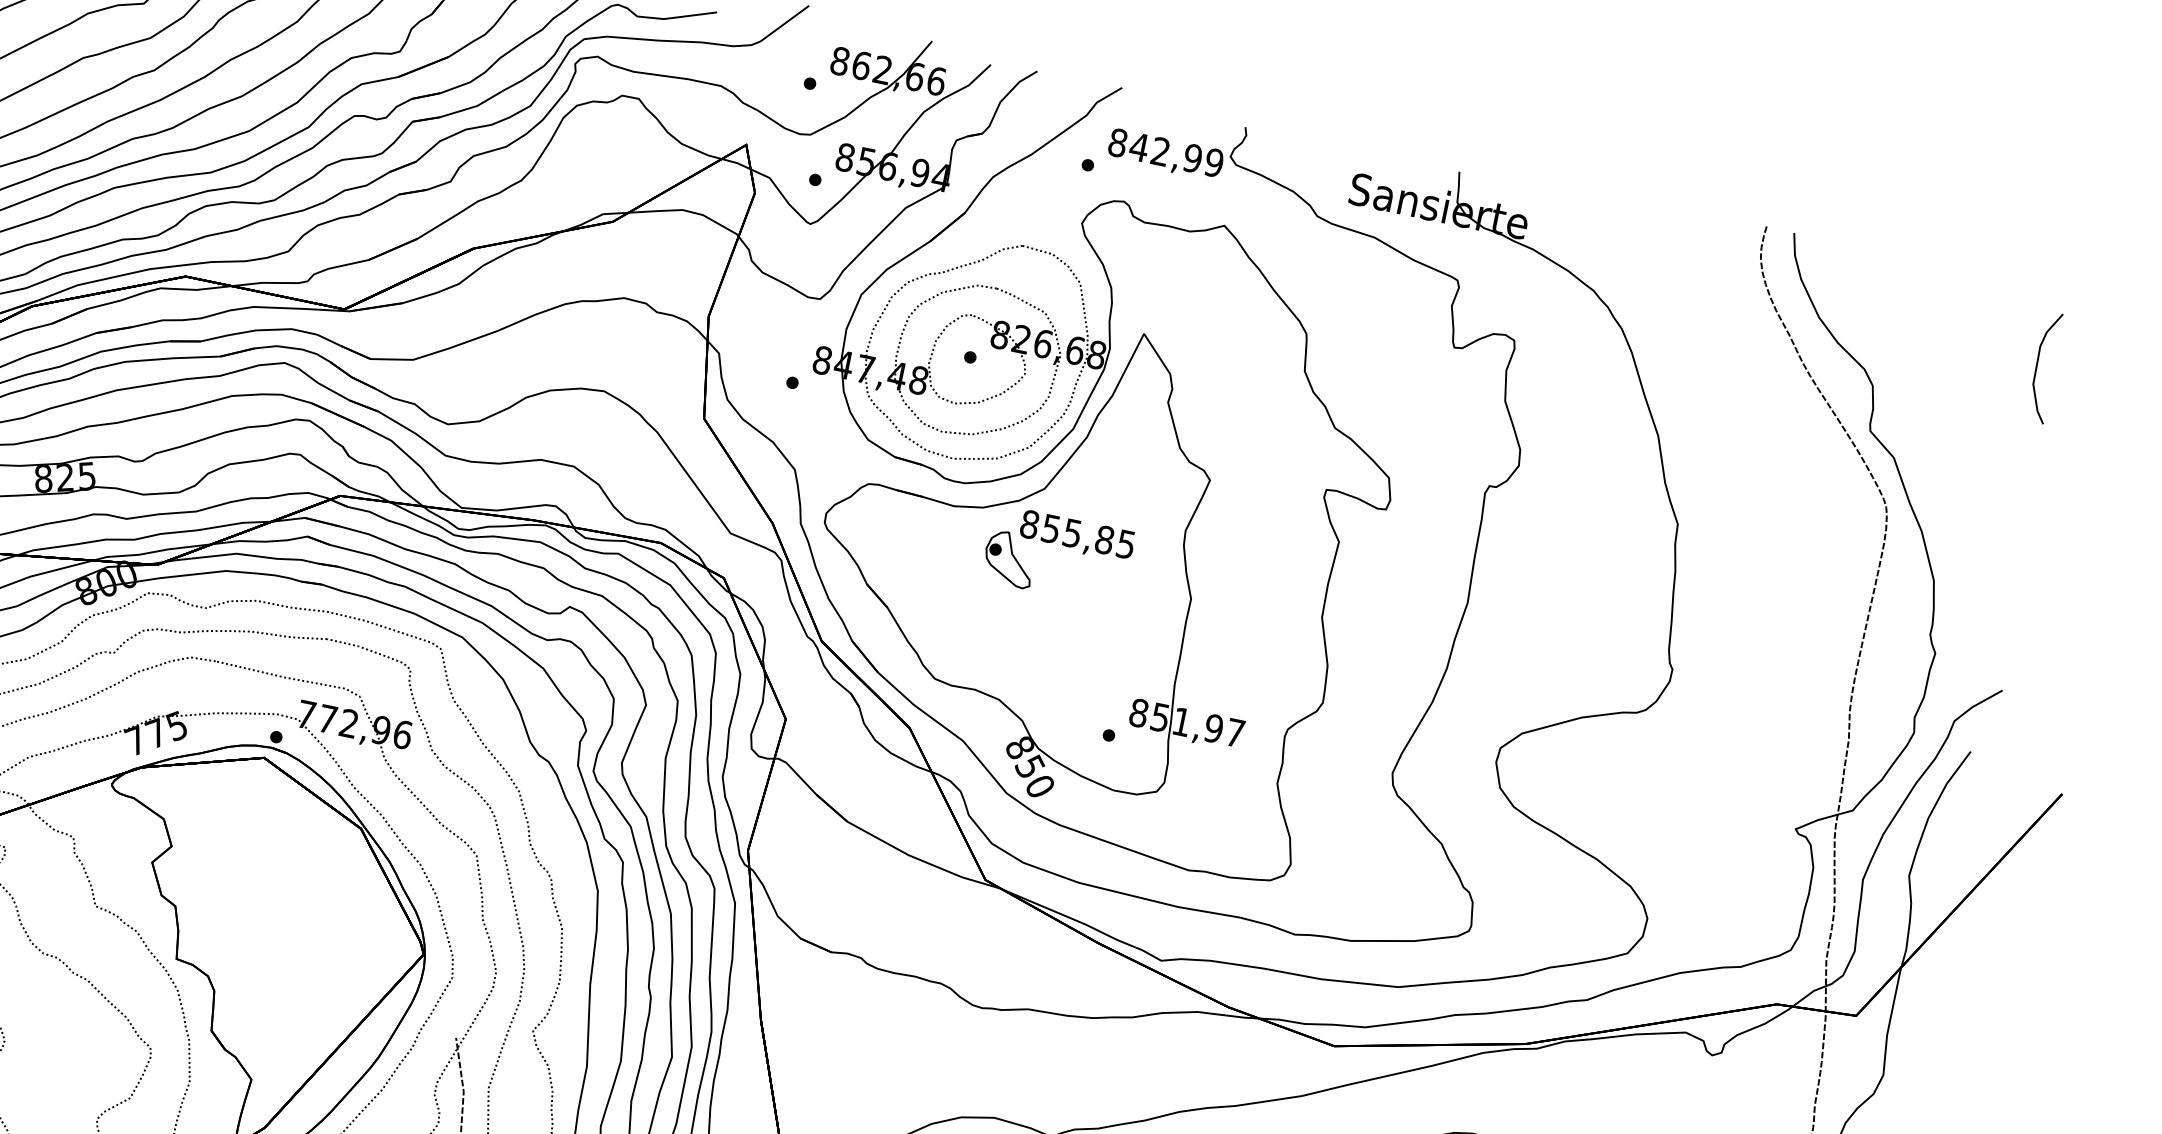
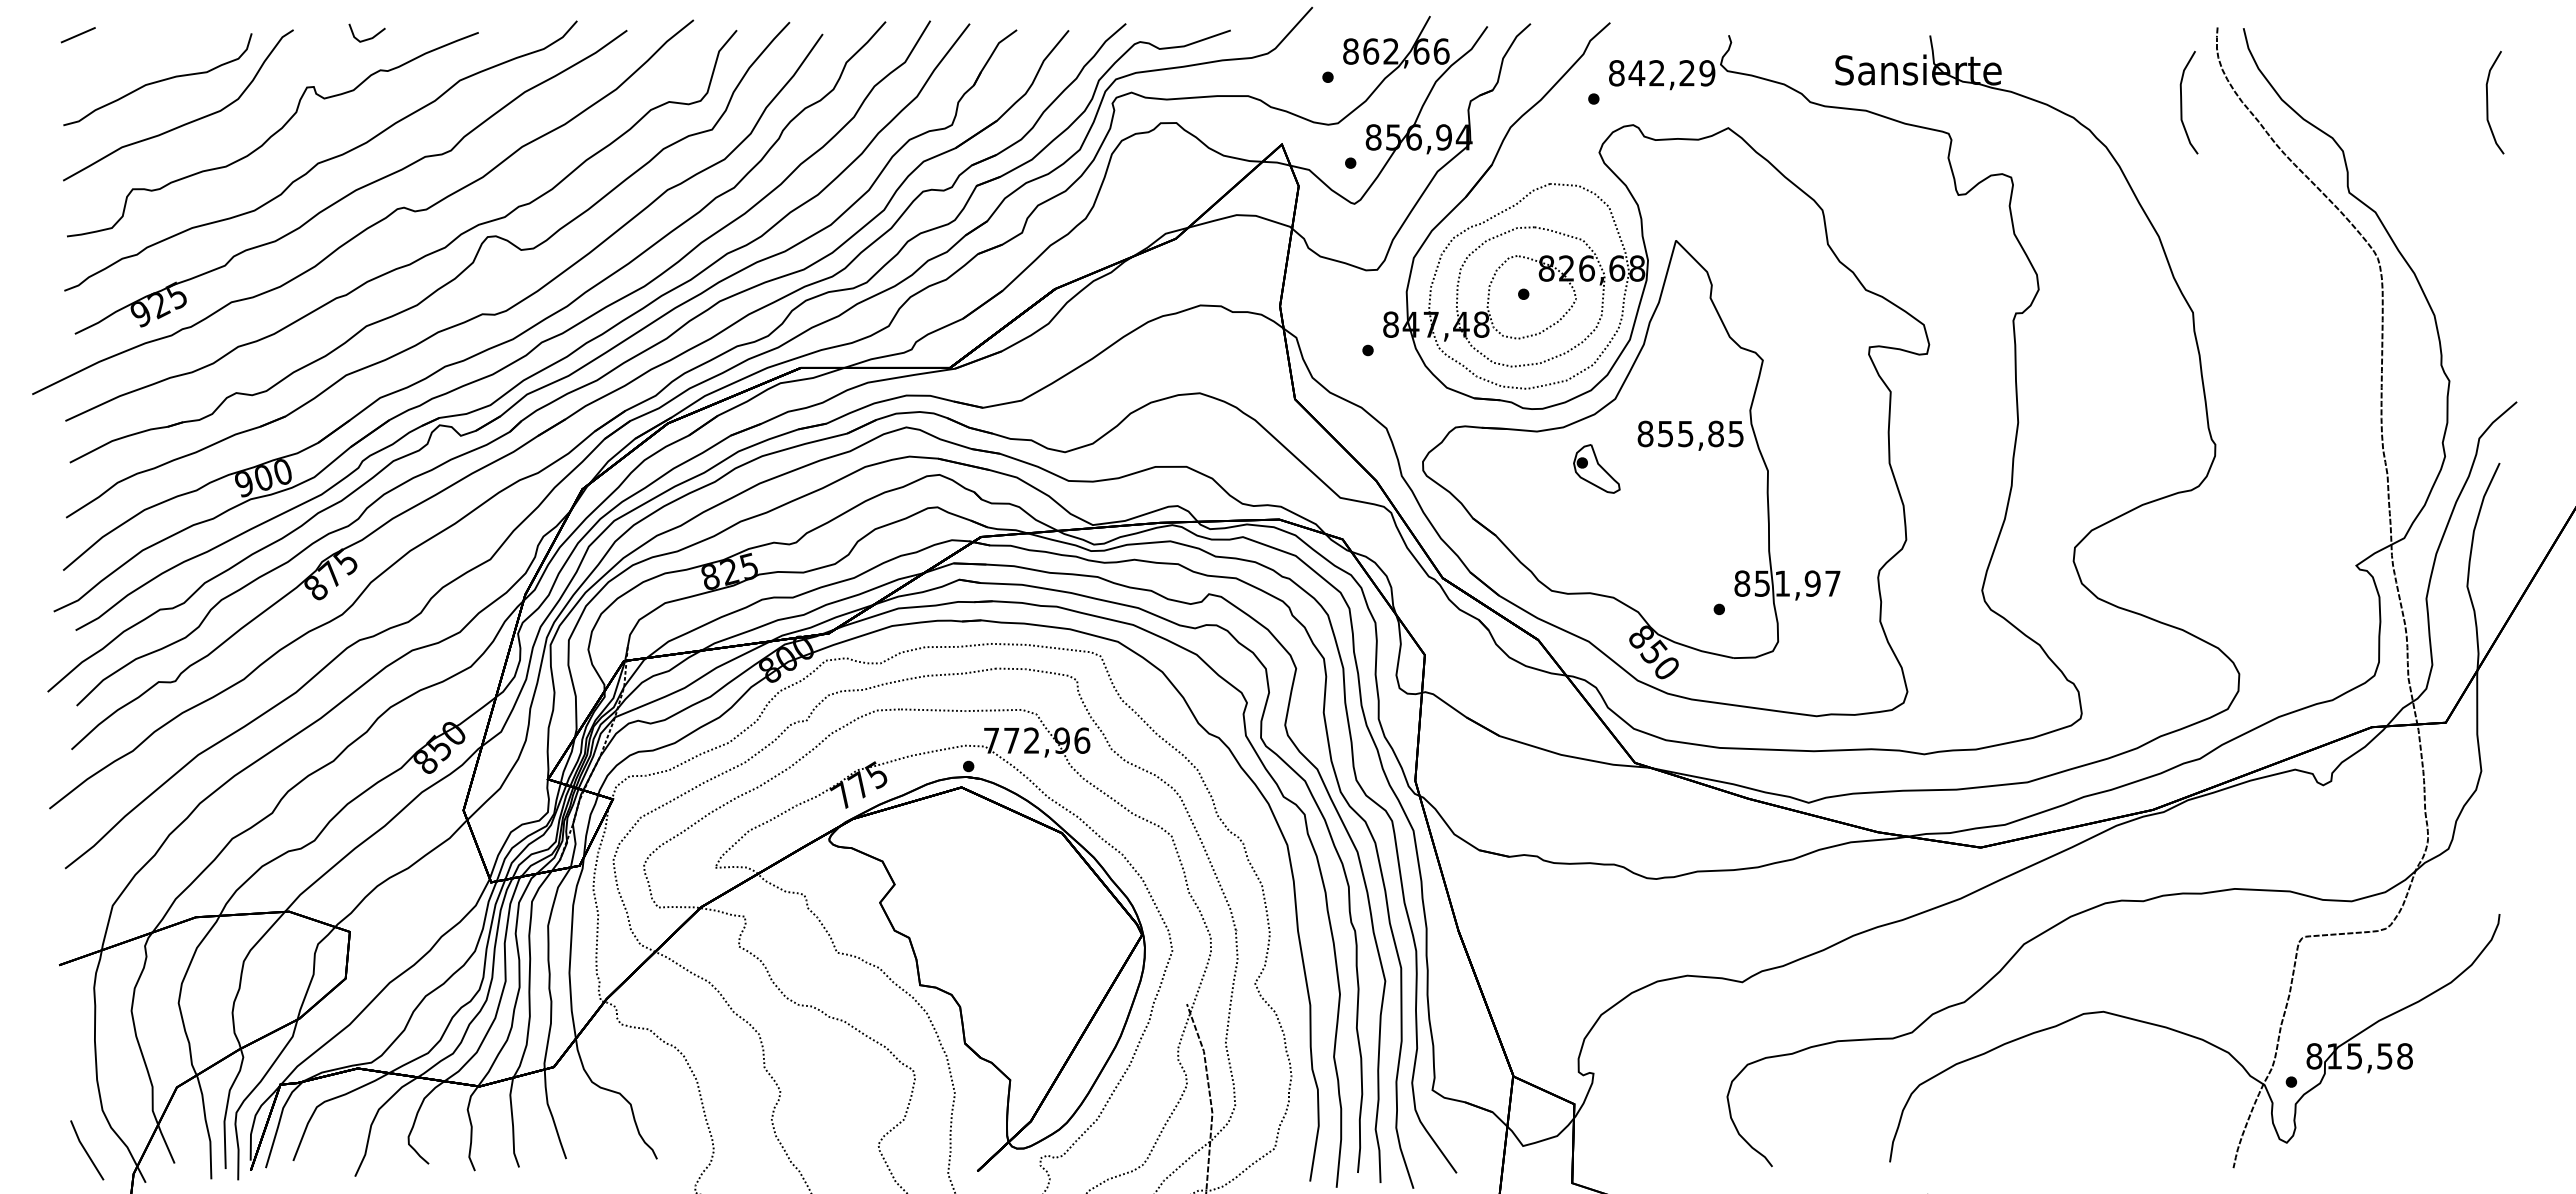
text: (1193, 158) -> (1687, 73), 842,99 -> 842,29
curve: (1712, 298) -> (2182, 102), added
text: (1077, 536) -> (1690, 435), moved

